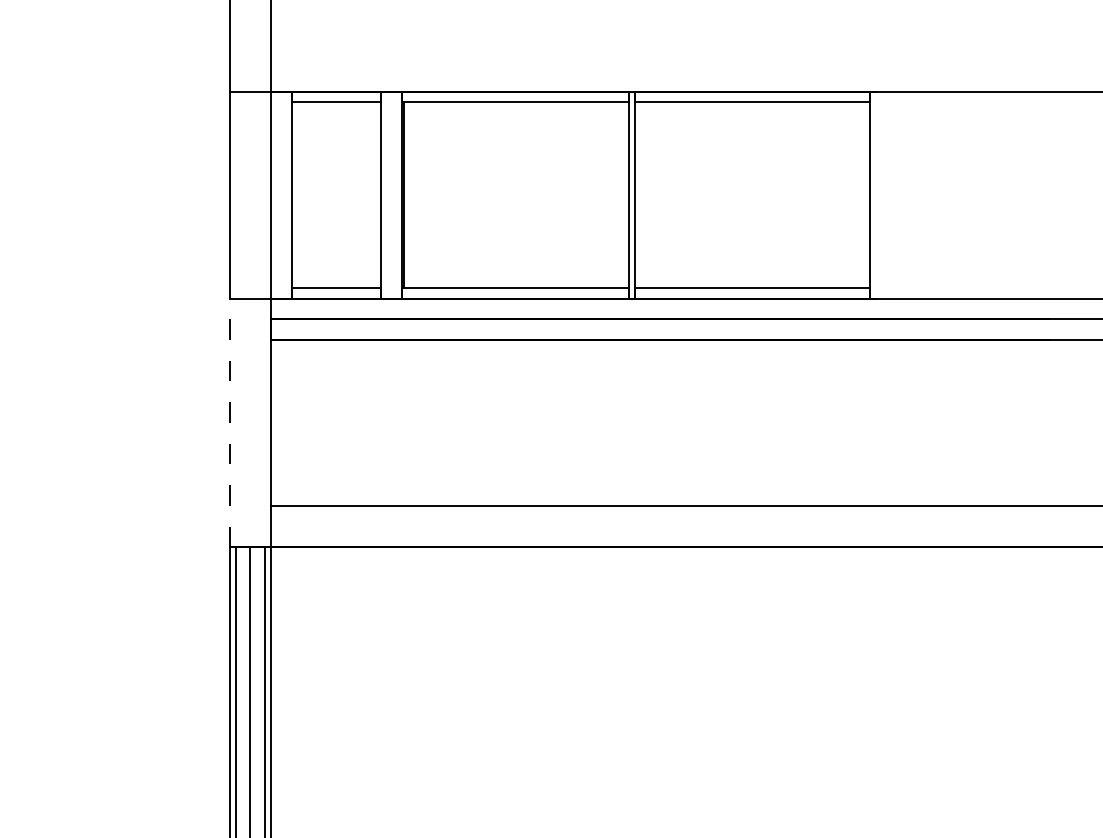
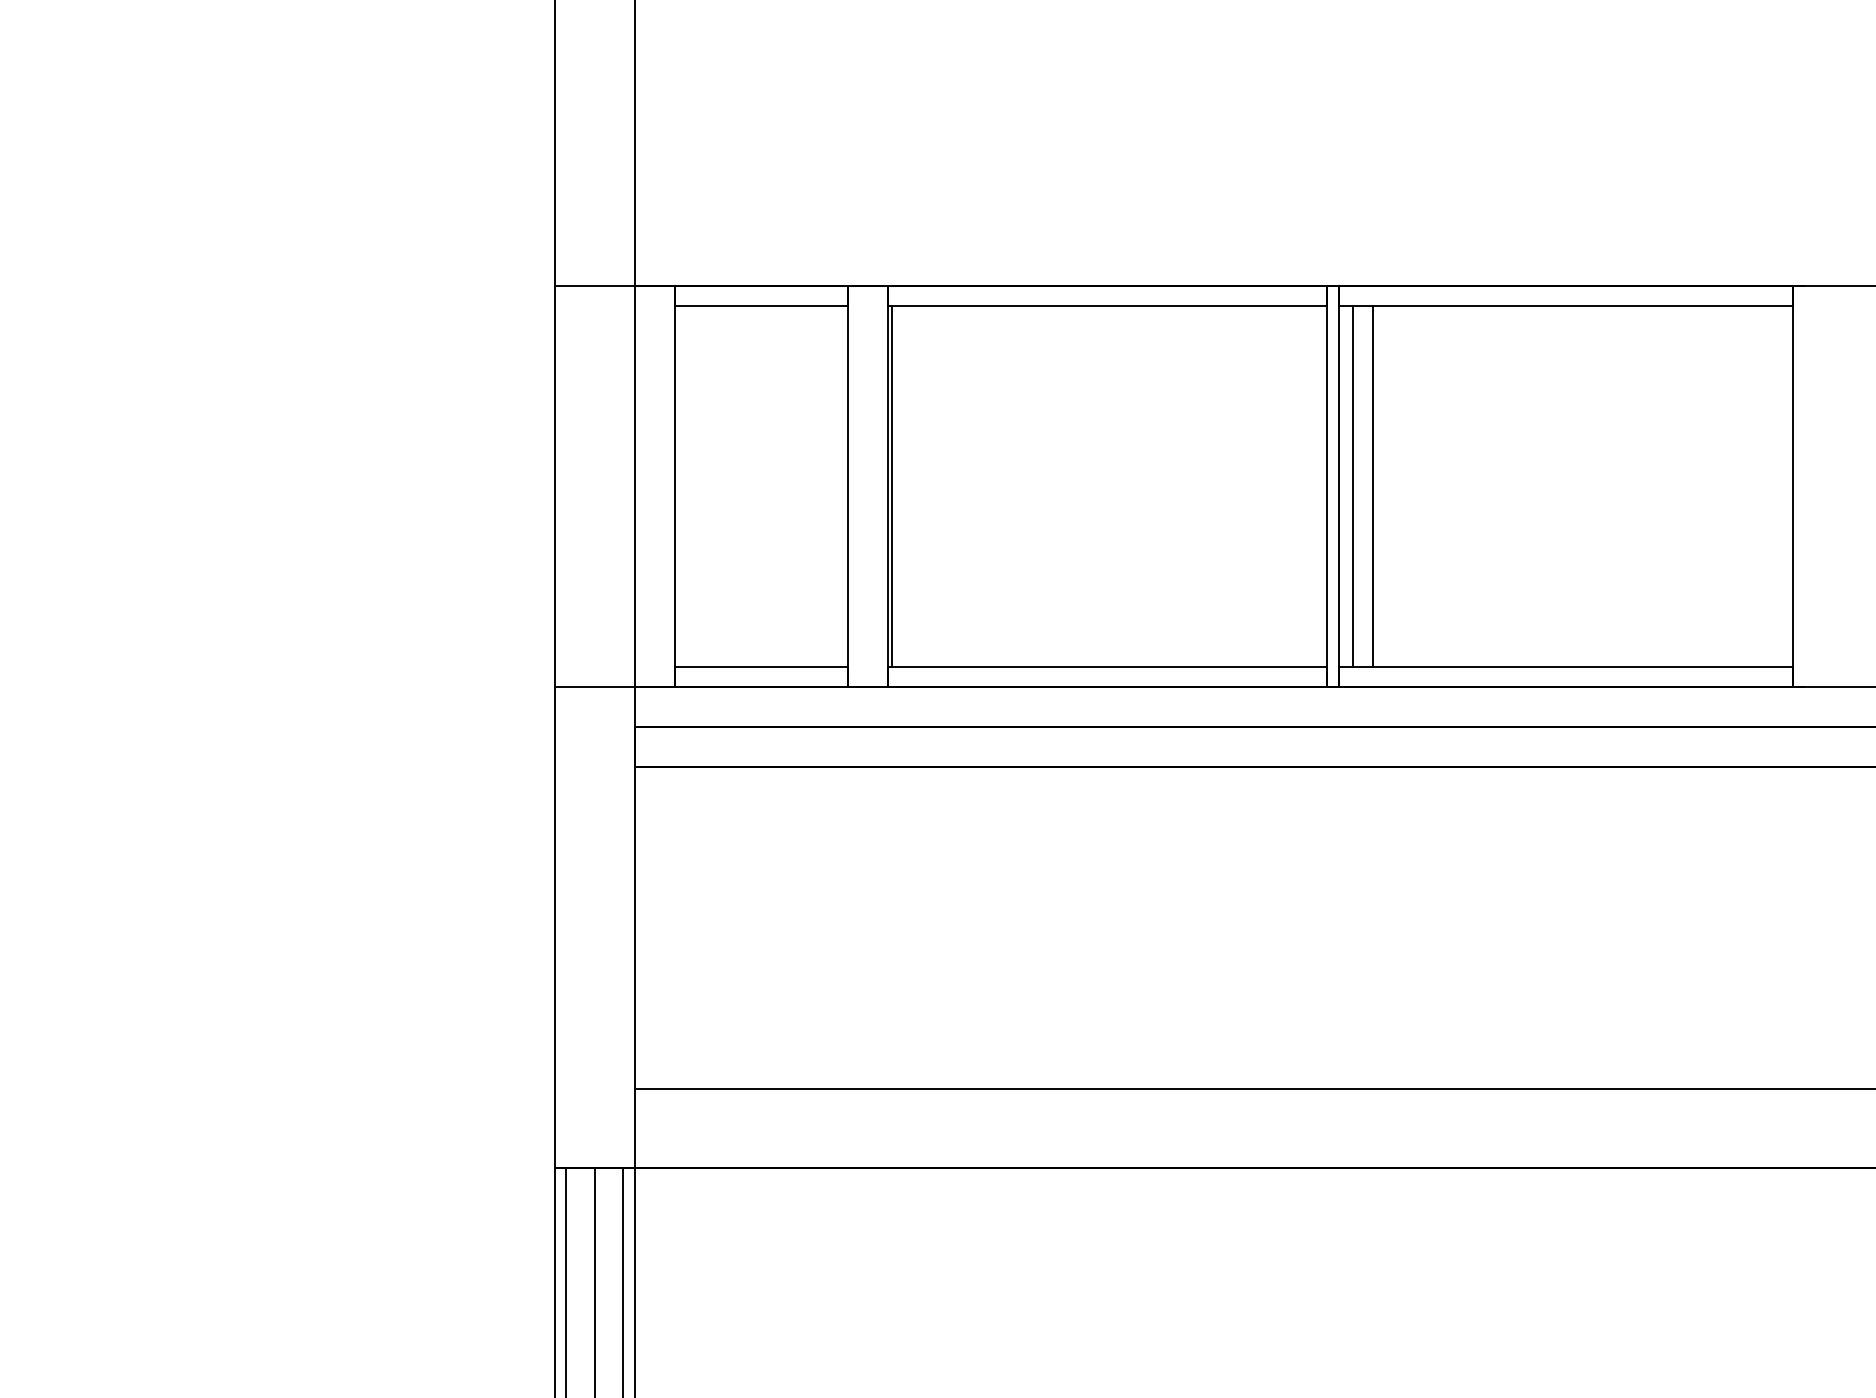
line: (642, 194) -> (1353, 485), added
line: (652, 194) -> (1372, 485), added
line: (229, 422) -> (554, 926), dashed -> solid

